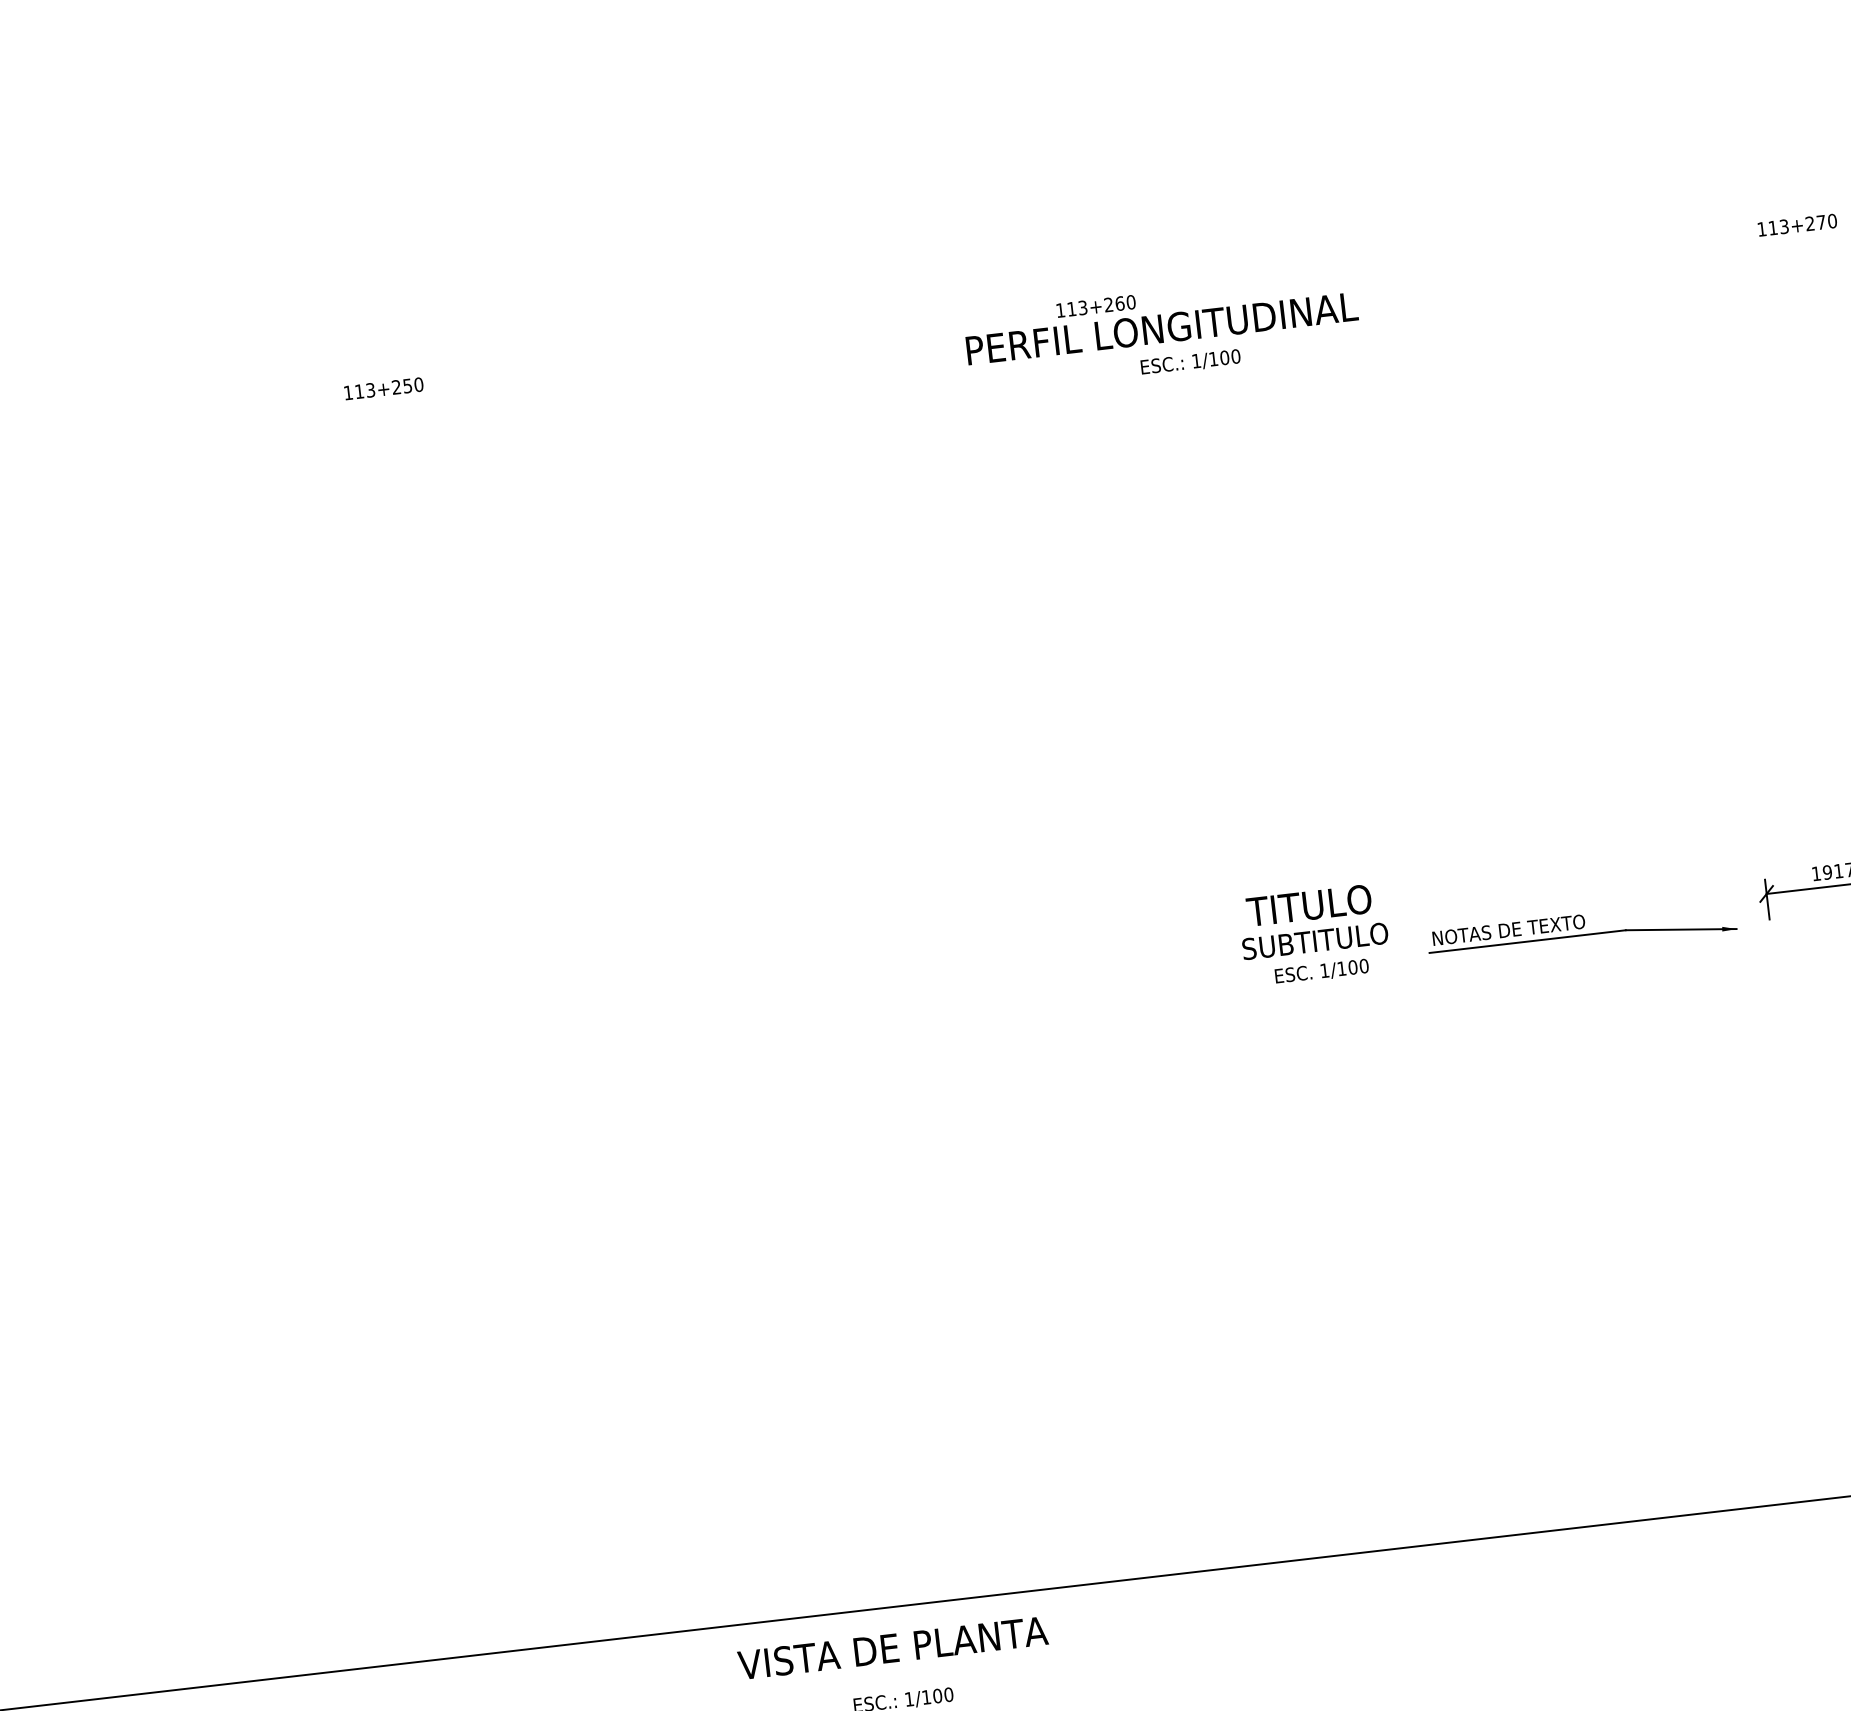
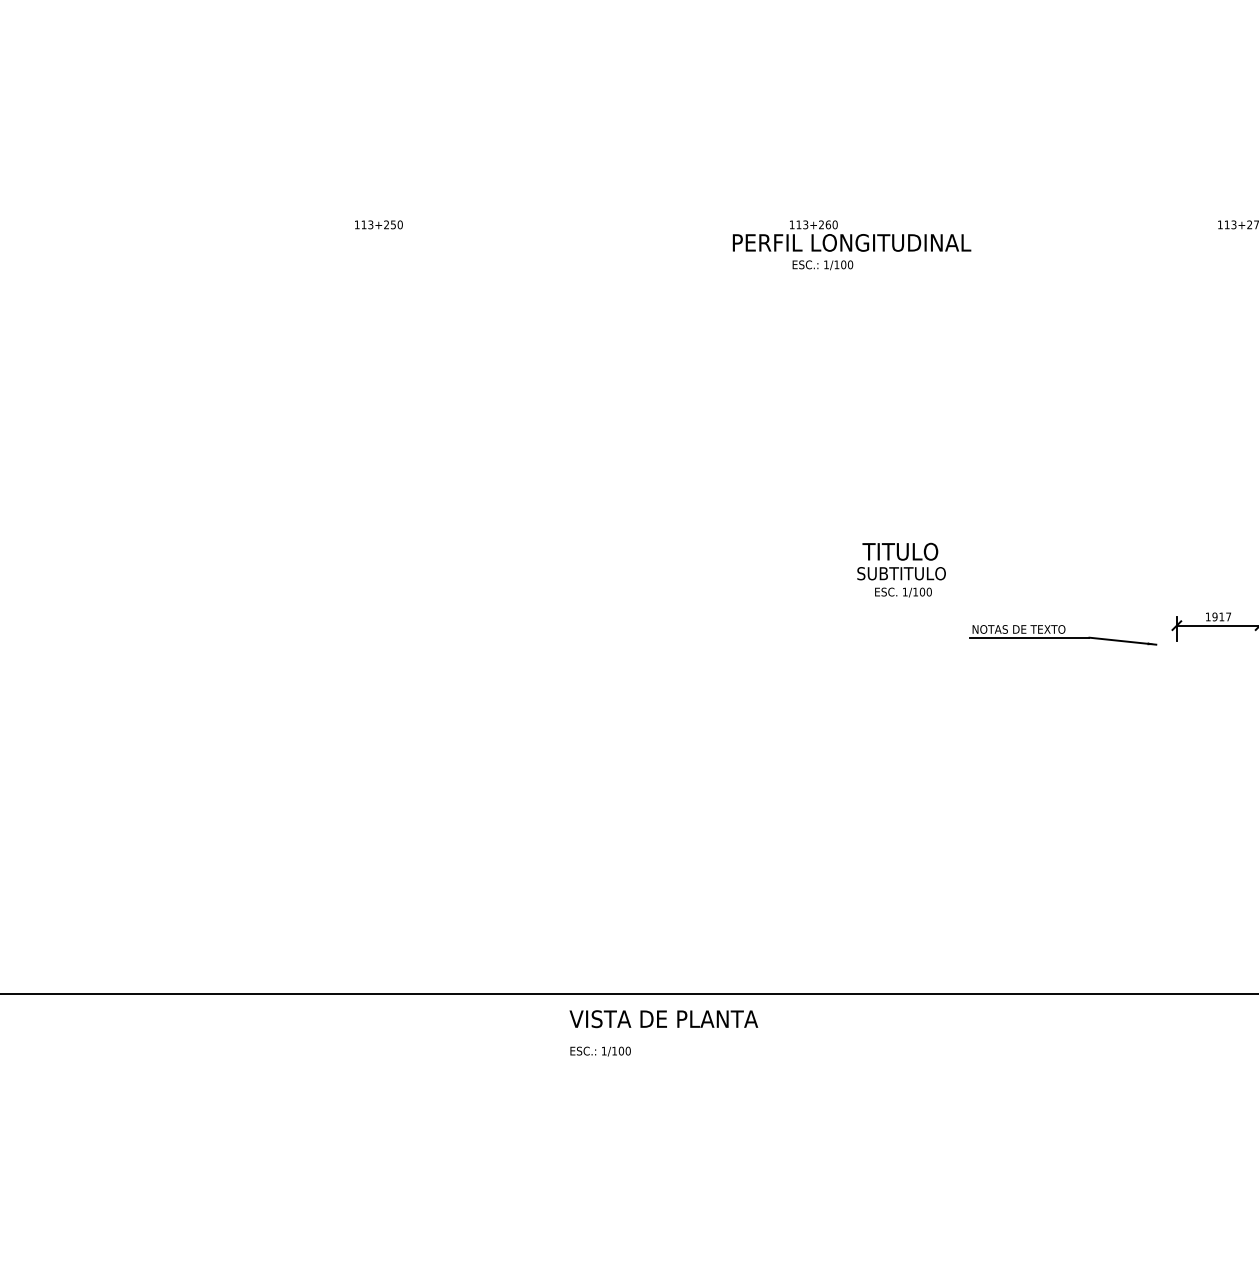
text: (1190, 362) -> (822, 265), moved
text: (1314, 934) -> (901, 569), moved
text: (892, 1648) -> (663, 1019), moved

